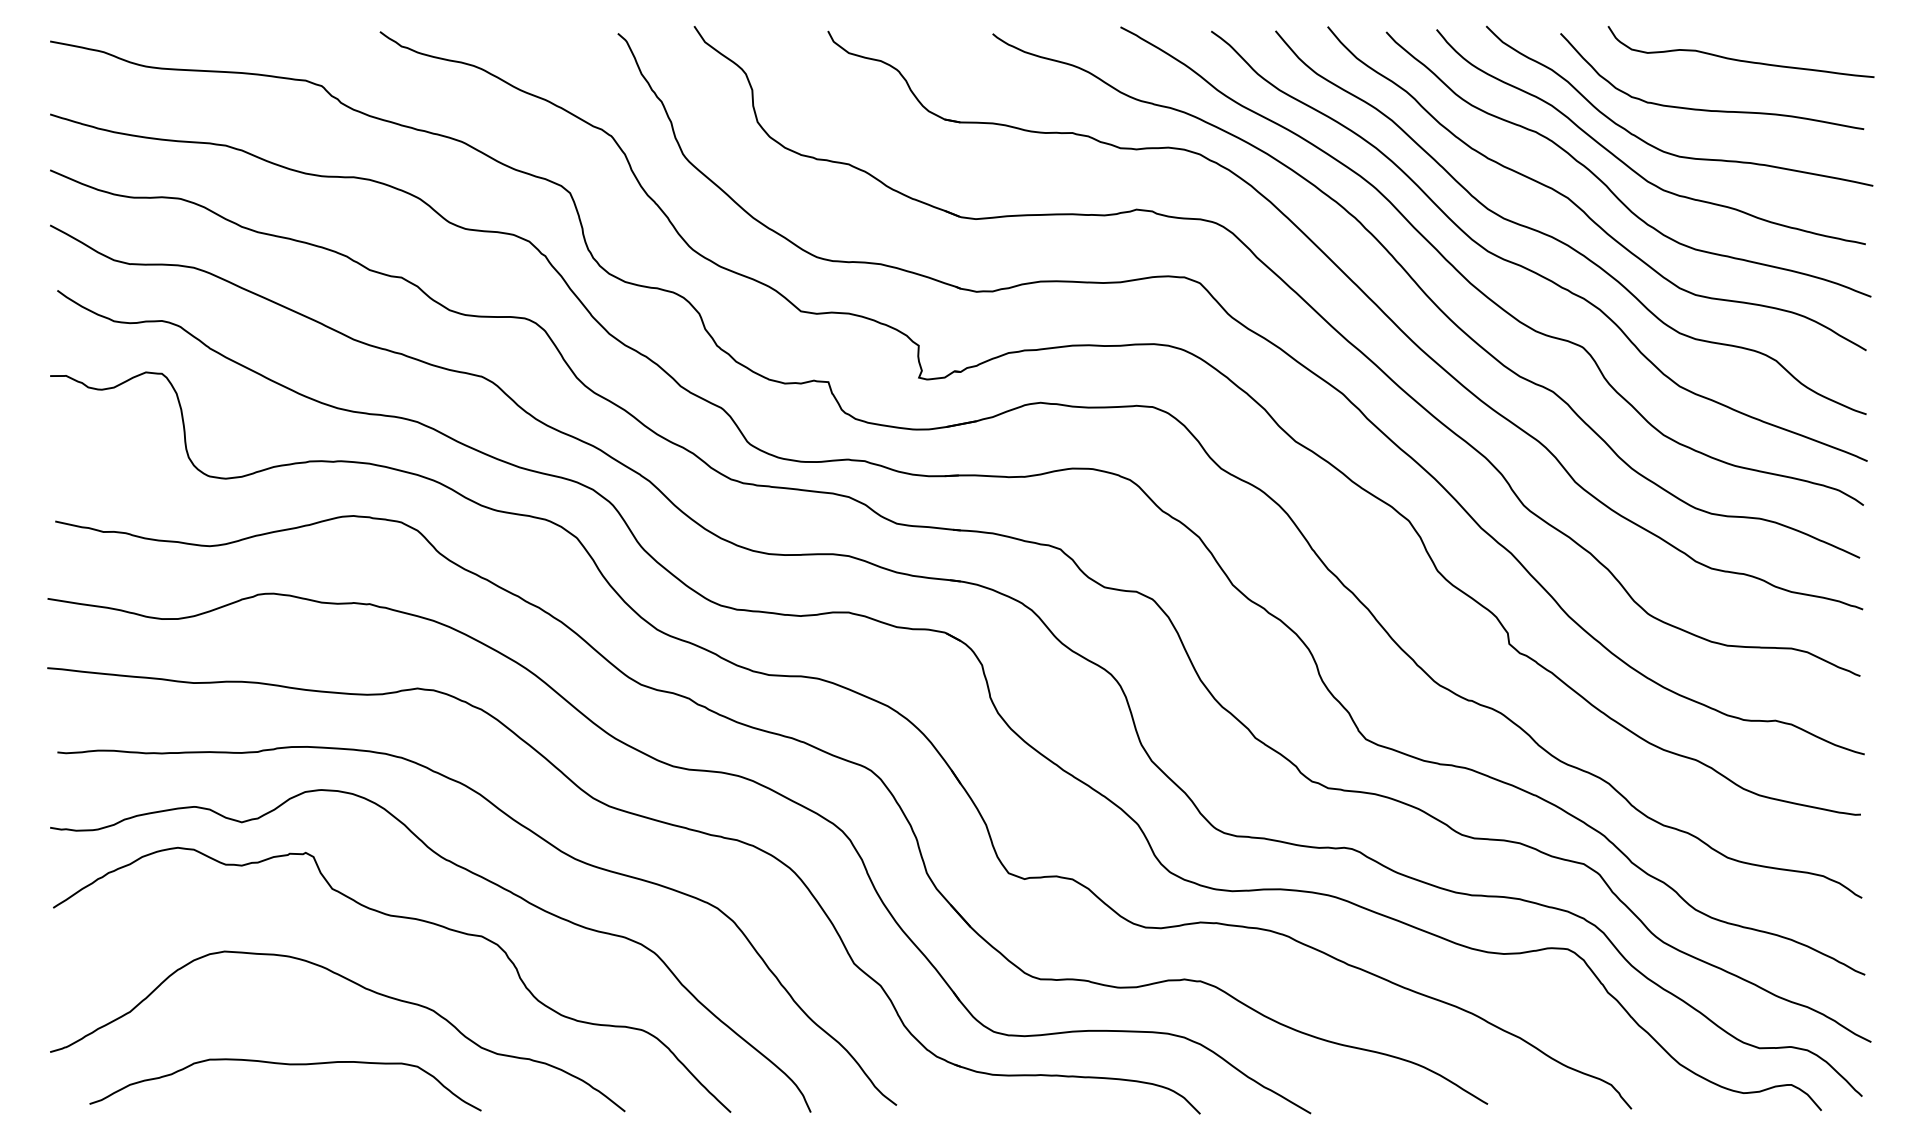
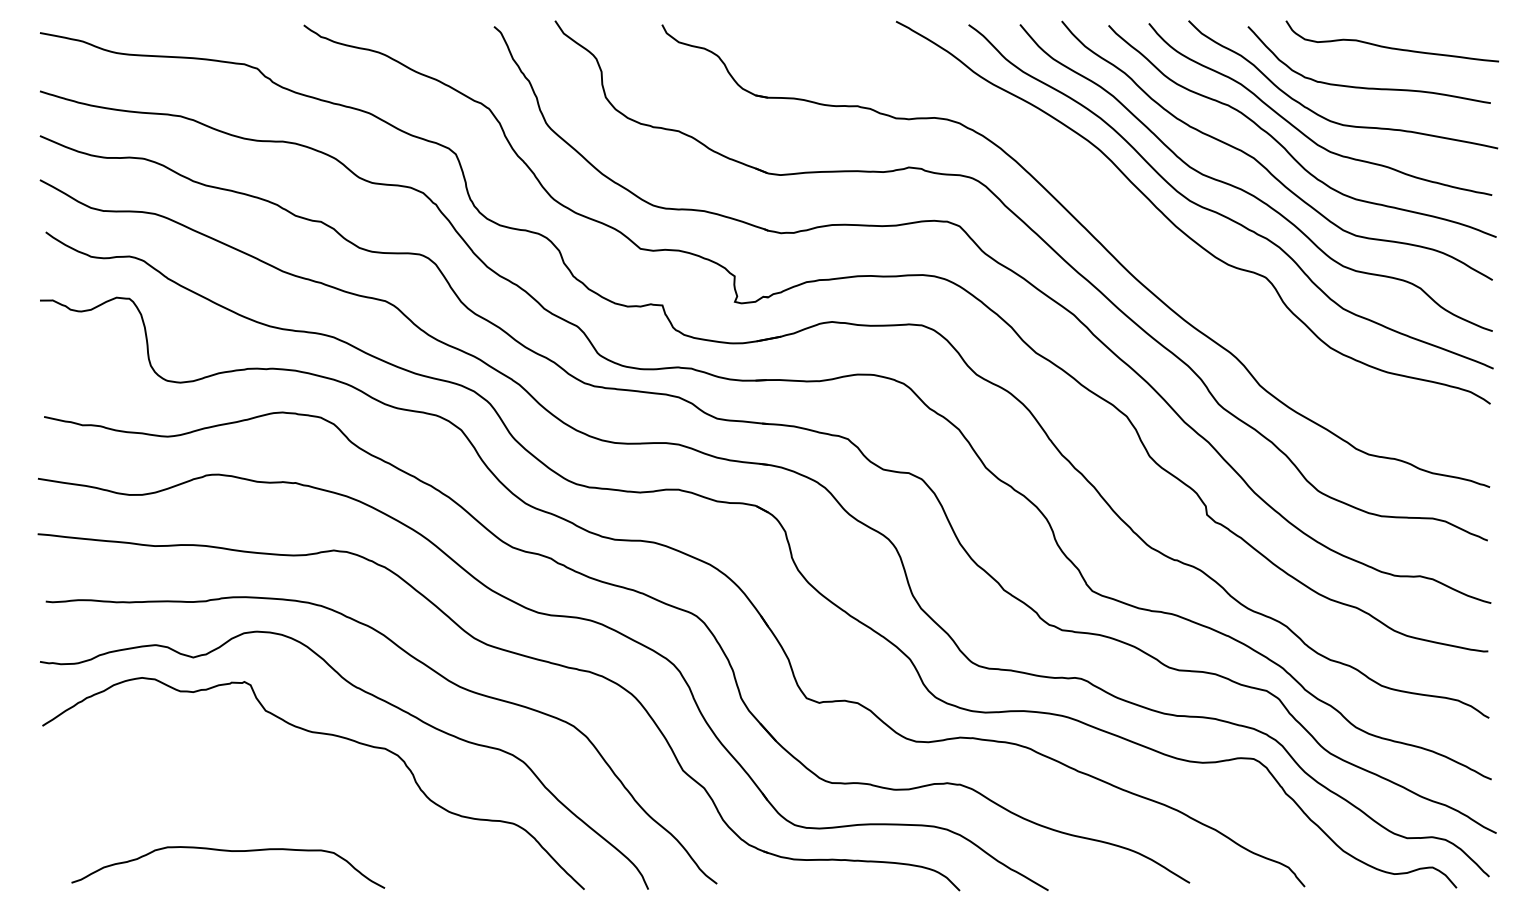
curve: (1426, 295) -> (1140, 236), removed
curve: (358, 986) -> (286, 788), removed

